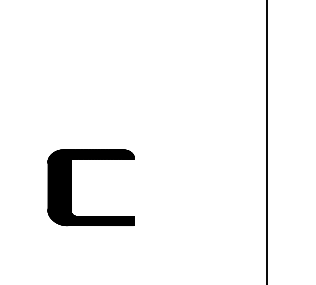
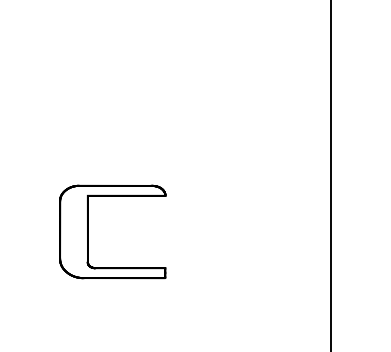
fill: (90, 187) -> (112, 231), removed

